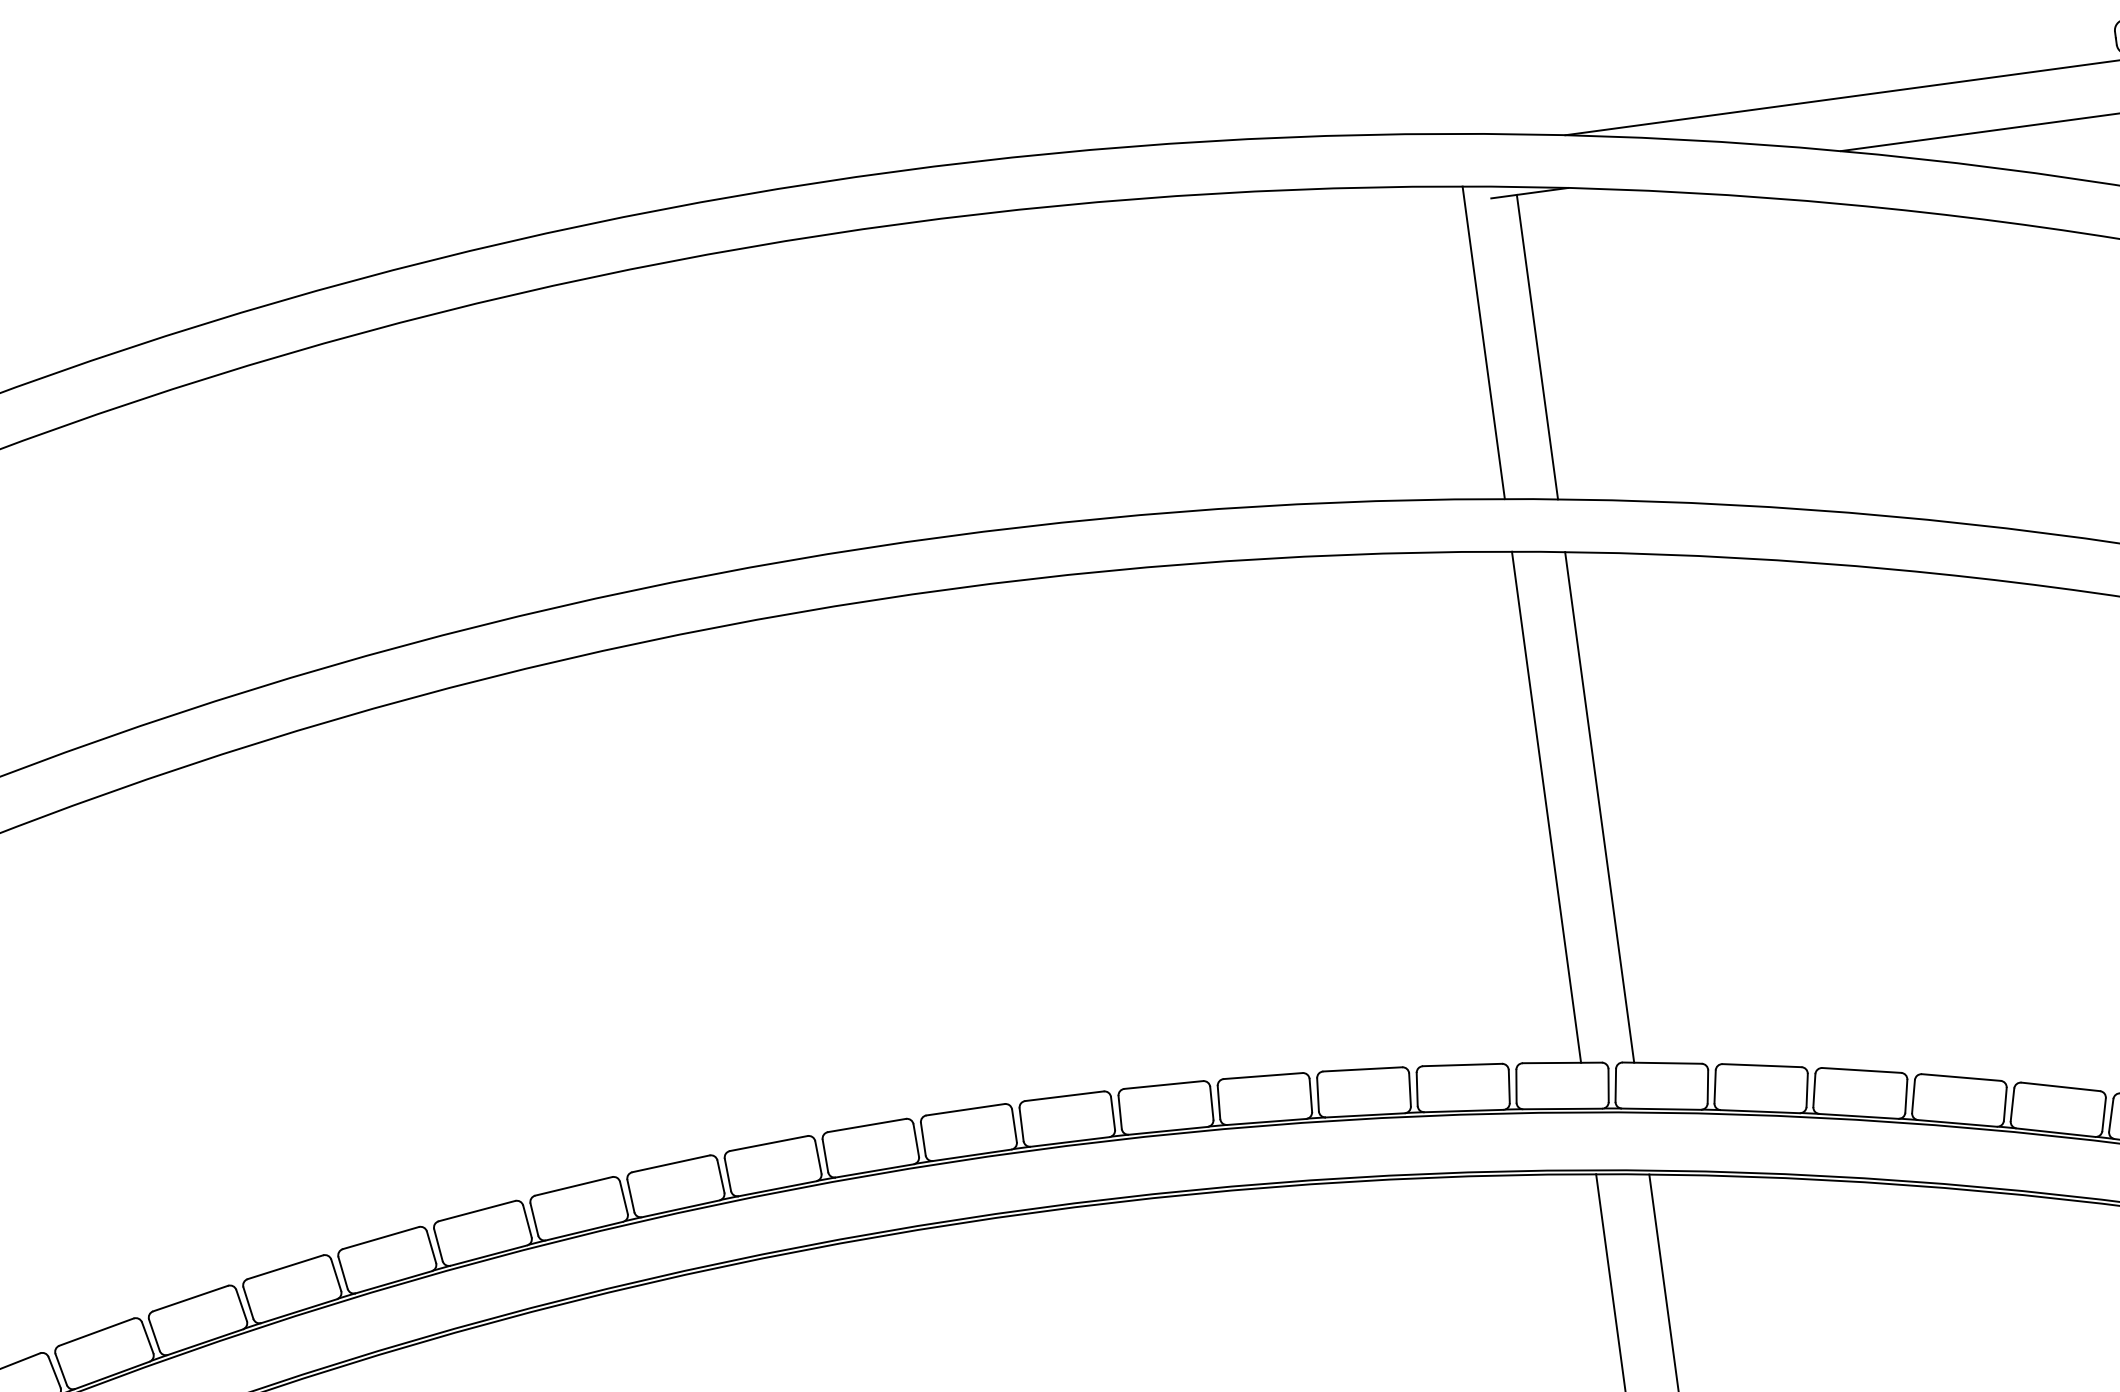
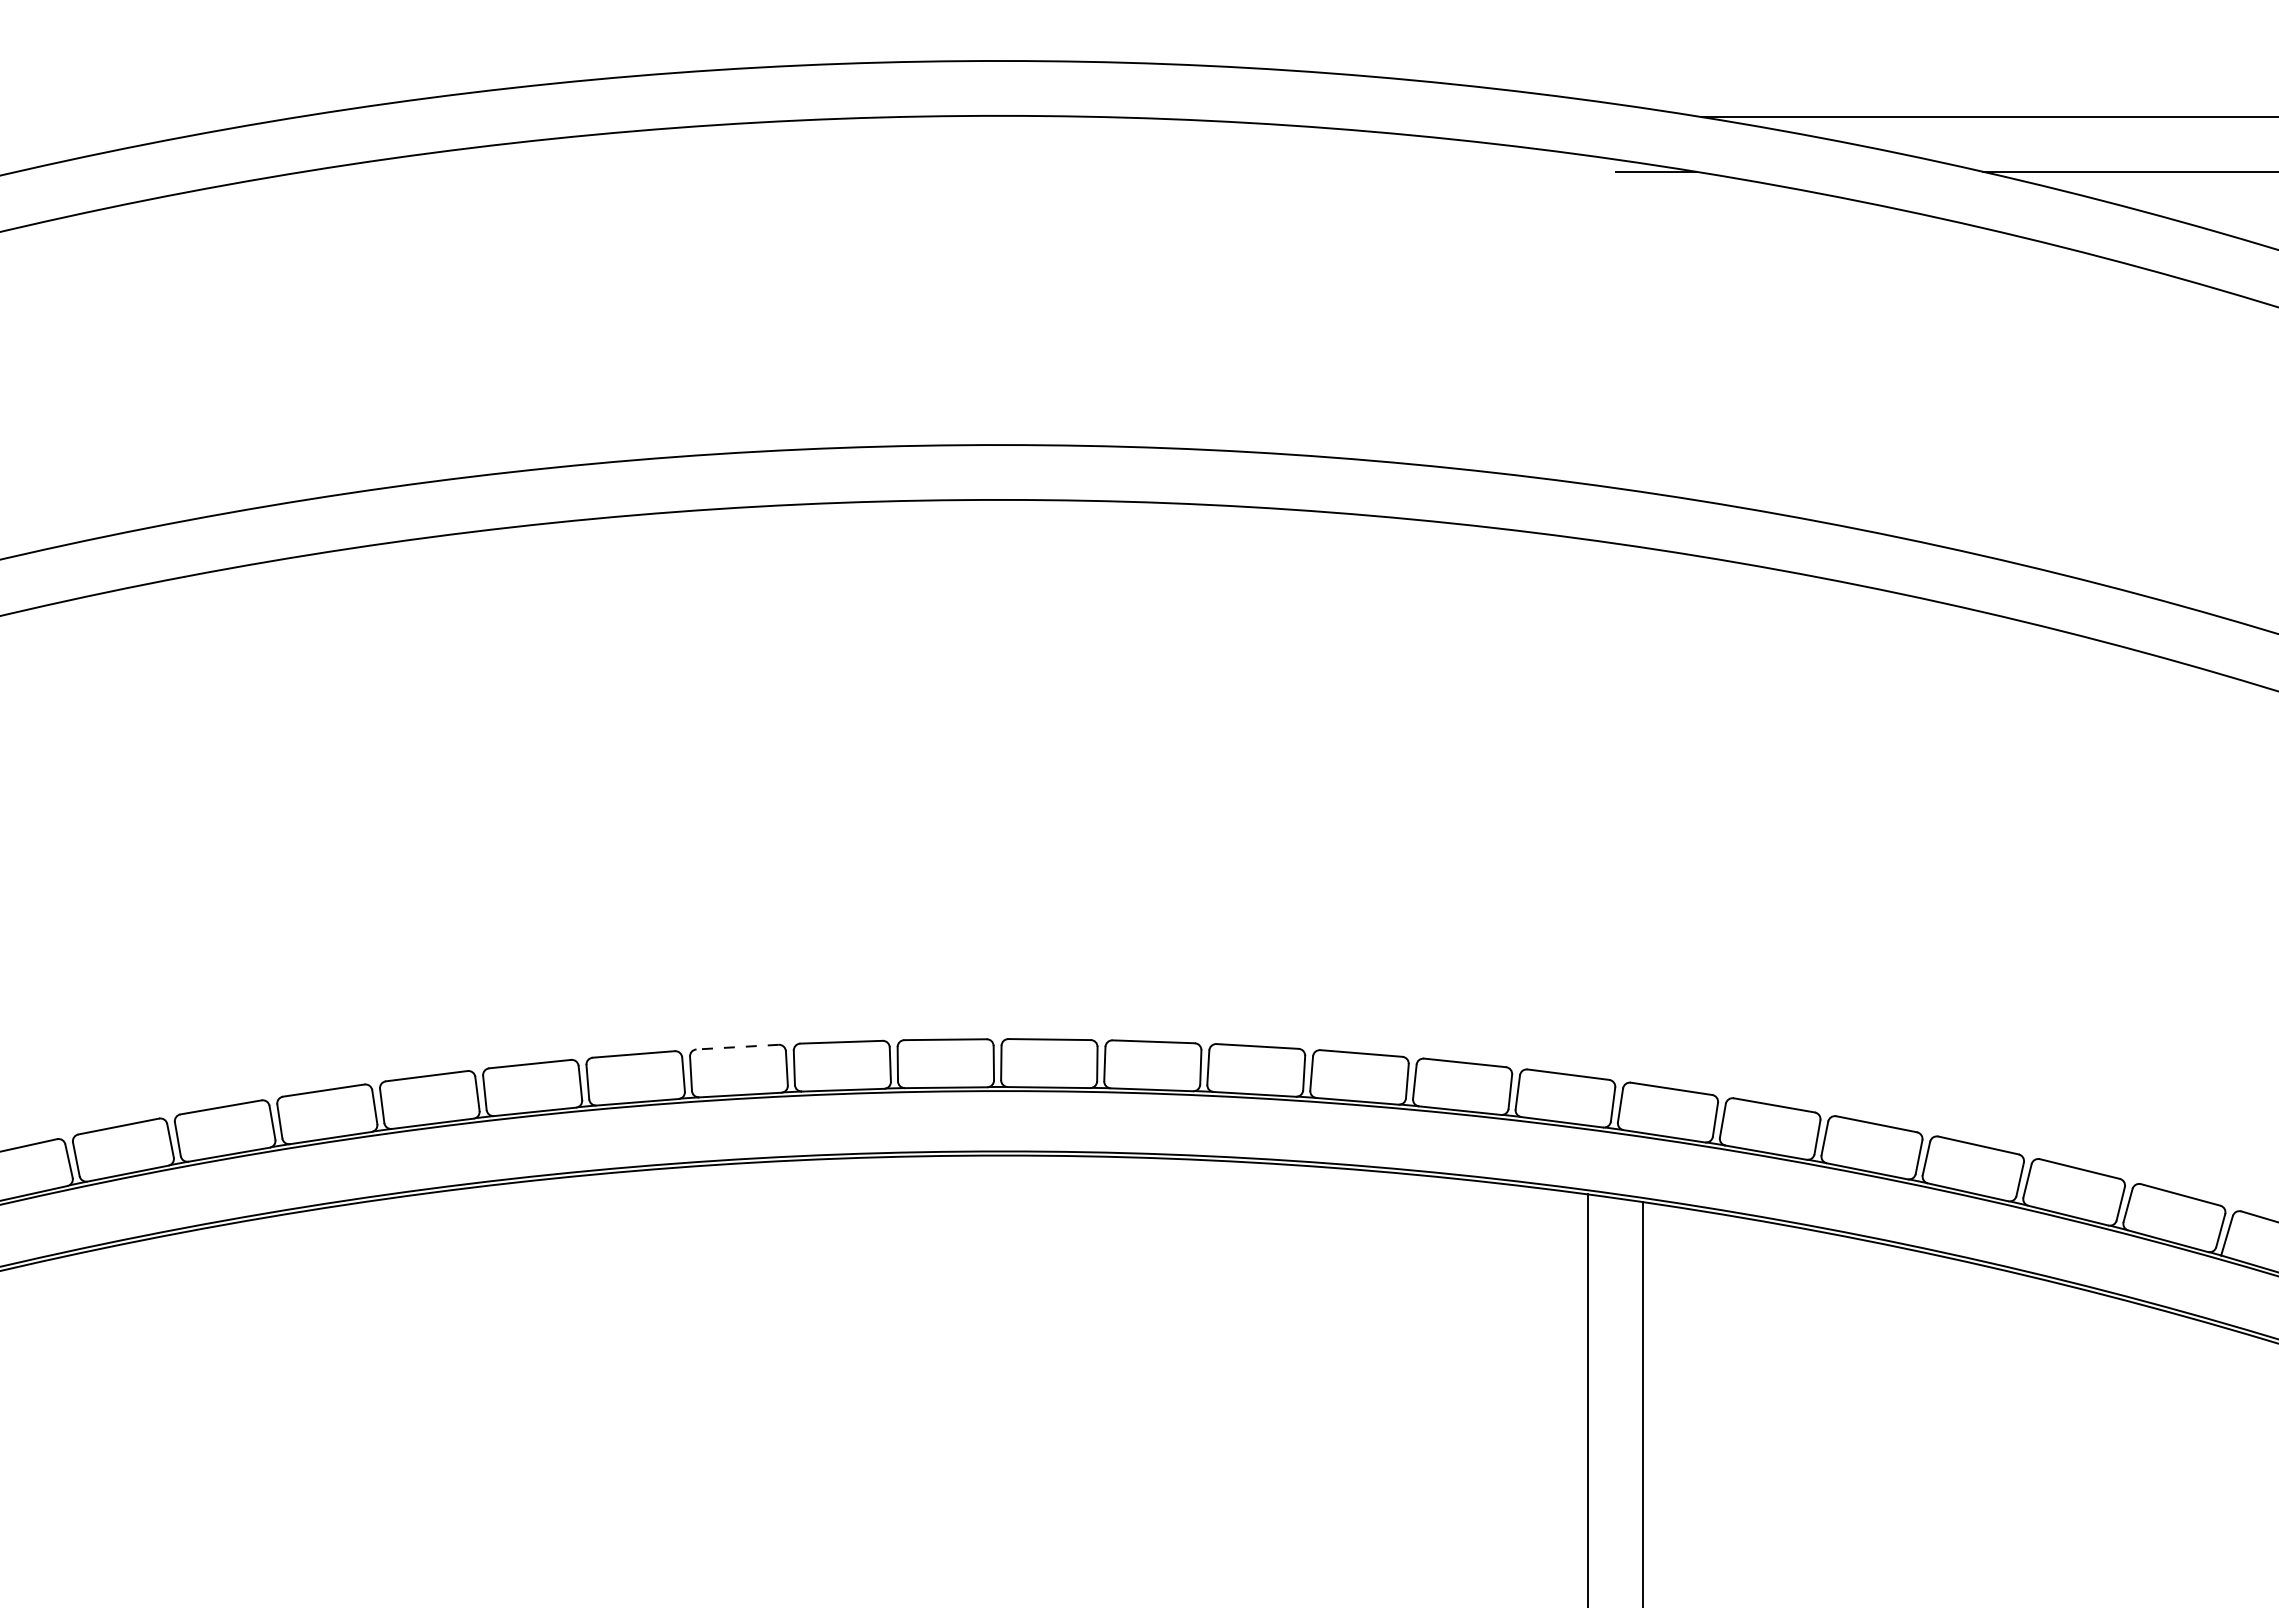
line: (1483, 342) -> (1587, 319), removed
line: (1537, 346) -> (1642, 331), removed
line: (1599, 806) -> (1642, 815), removed
line: (1546, 807) -> (1587, 808), removed
line: (768, 1143) -> (737, 1047), solid -> dashed

